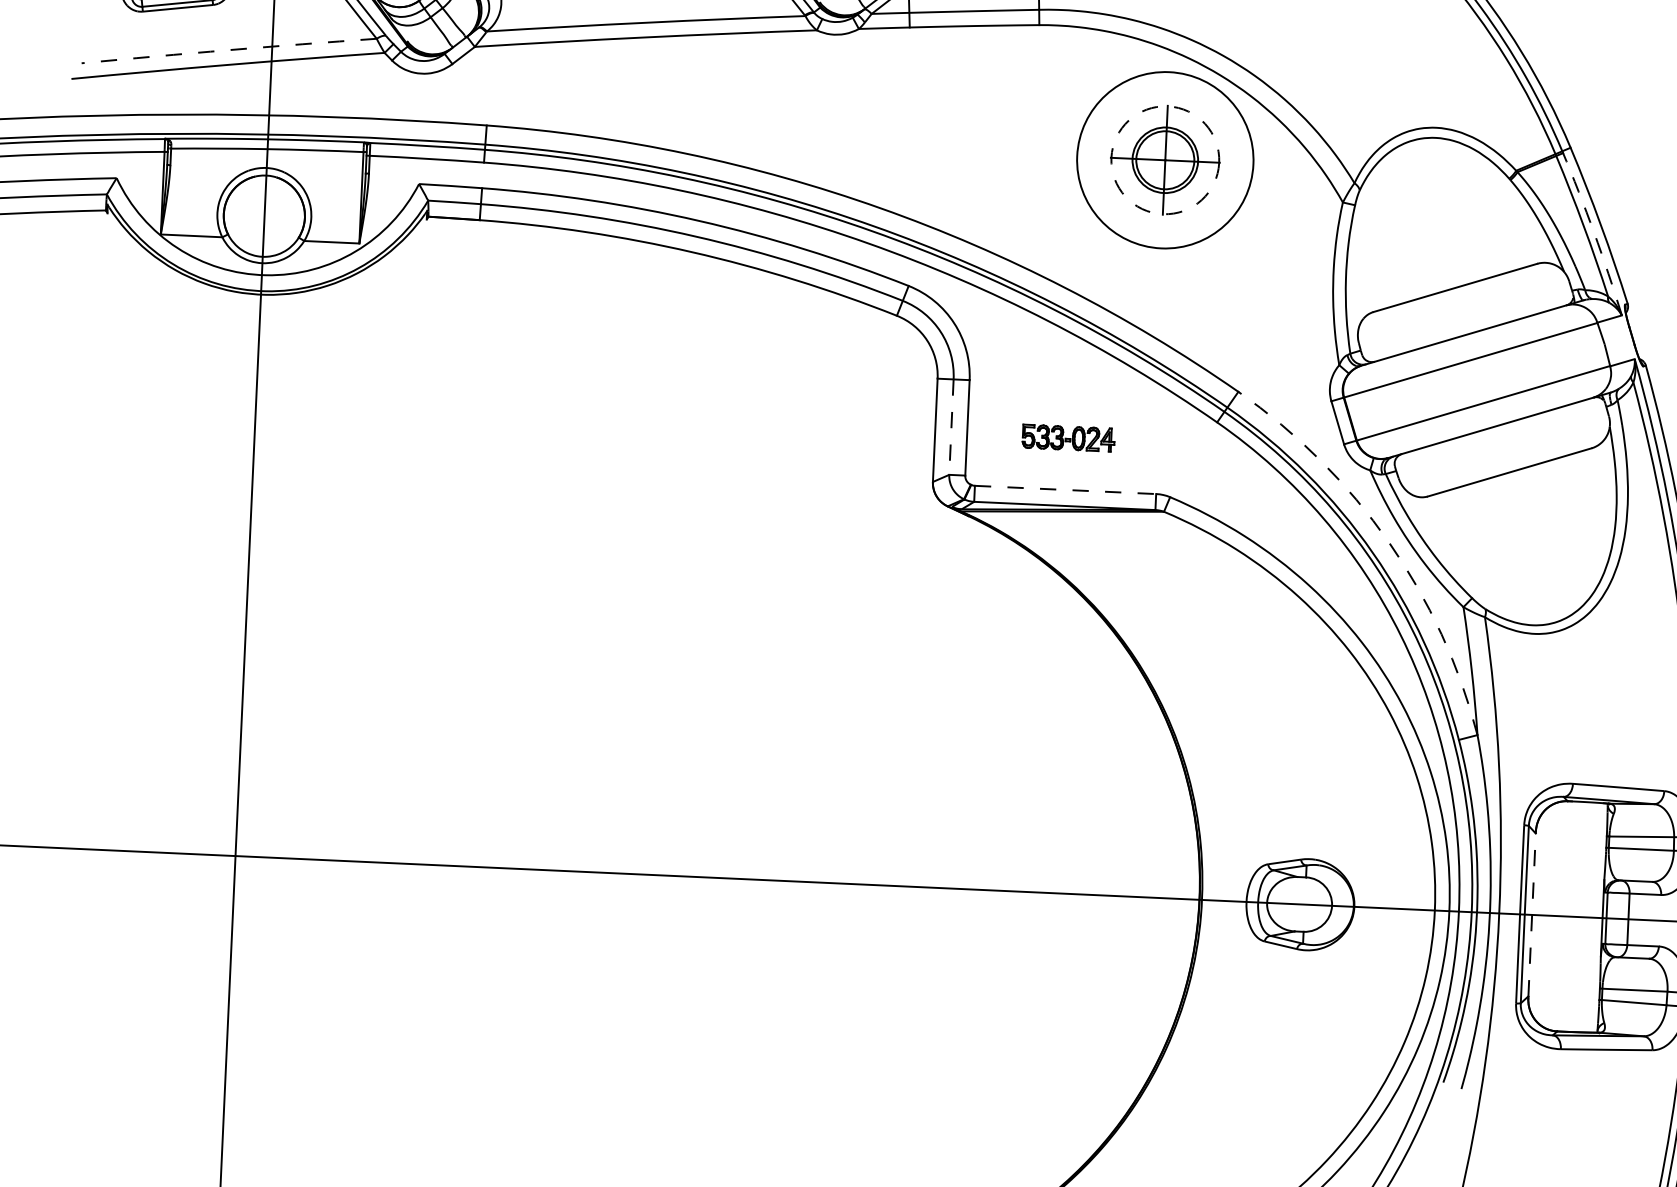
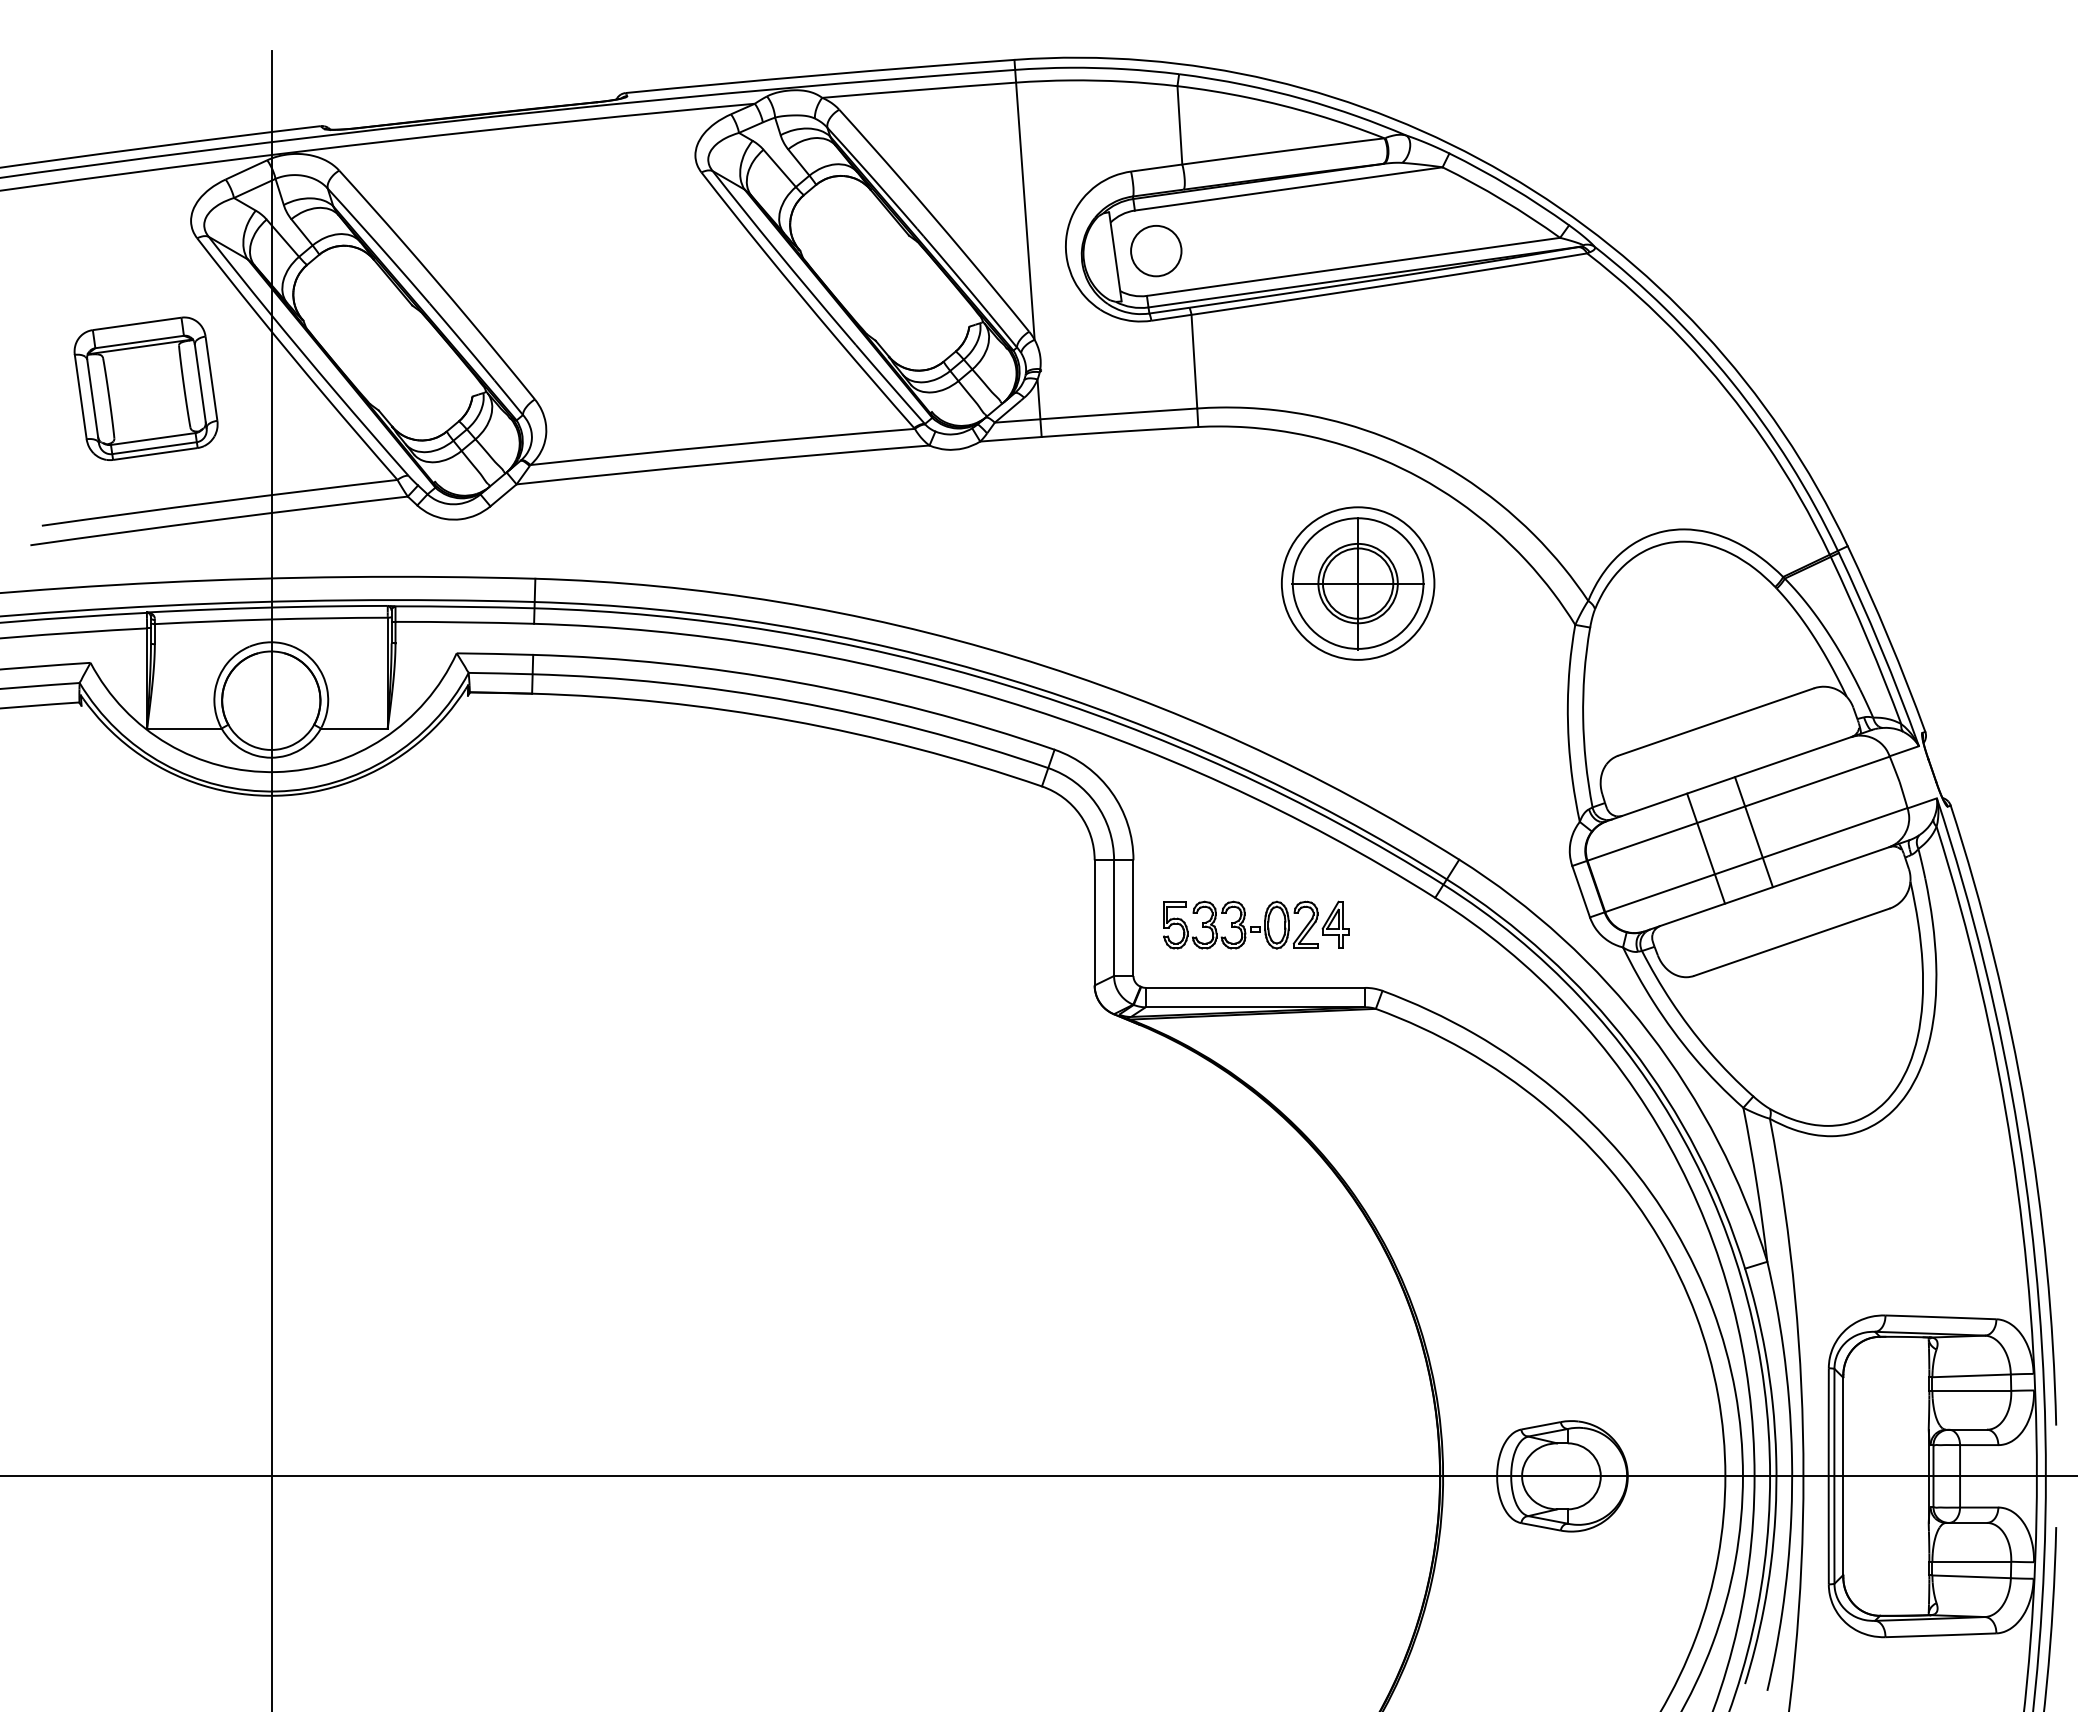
arc: (229, 49) -> (219, 501), dashed -> solid
circle: (1164, 160) -> (1357, 583), dashed -> solid
circle: (1164, 160) -> (1357, 583), size x0.71
arc: (1593, 232) -> (1880, 647), dashed -> solid
line: (1482, 380) -> (1753, 832), added
line: (1442, 391) -> (1706, 848), added
line: (951, 427) -> (1114, 918), dashed -> solid
part: (1068, 437) -> (1256, 924), size x1.67
line: (1065, 489) -> (1255, 987), dashed -> solid
arc: (1388, 542) -> (1649, 1033), dashed -> solid
line: (1532, 915) -> (1843, 1476), dashed -> solid

